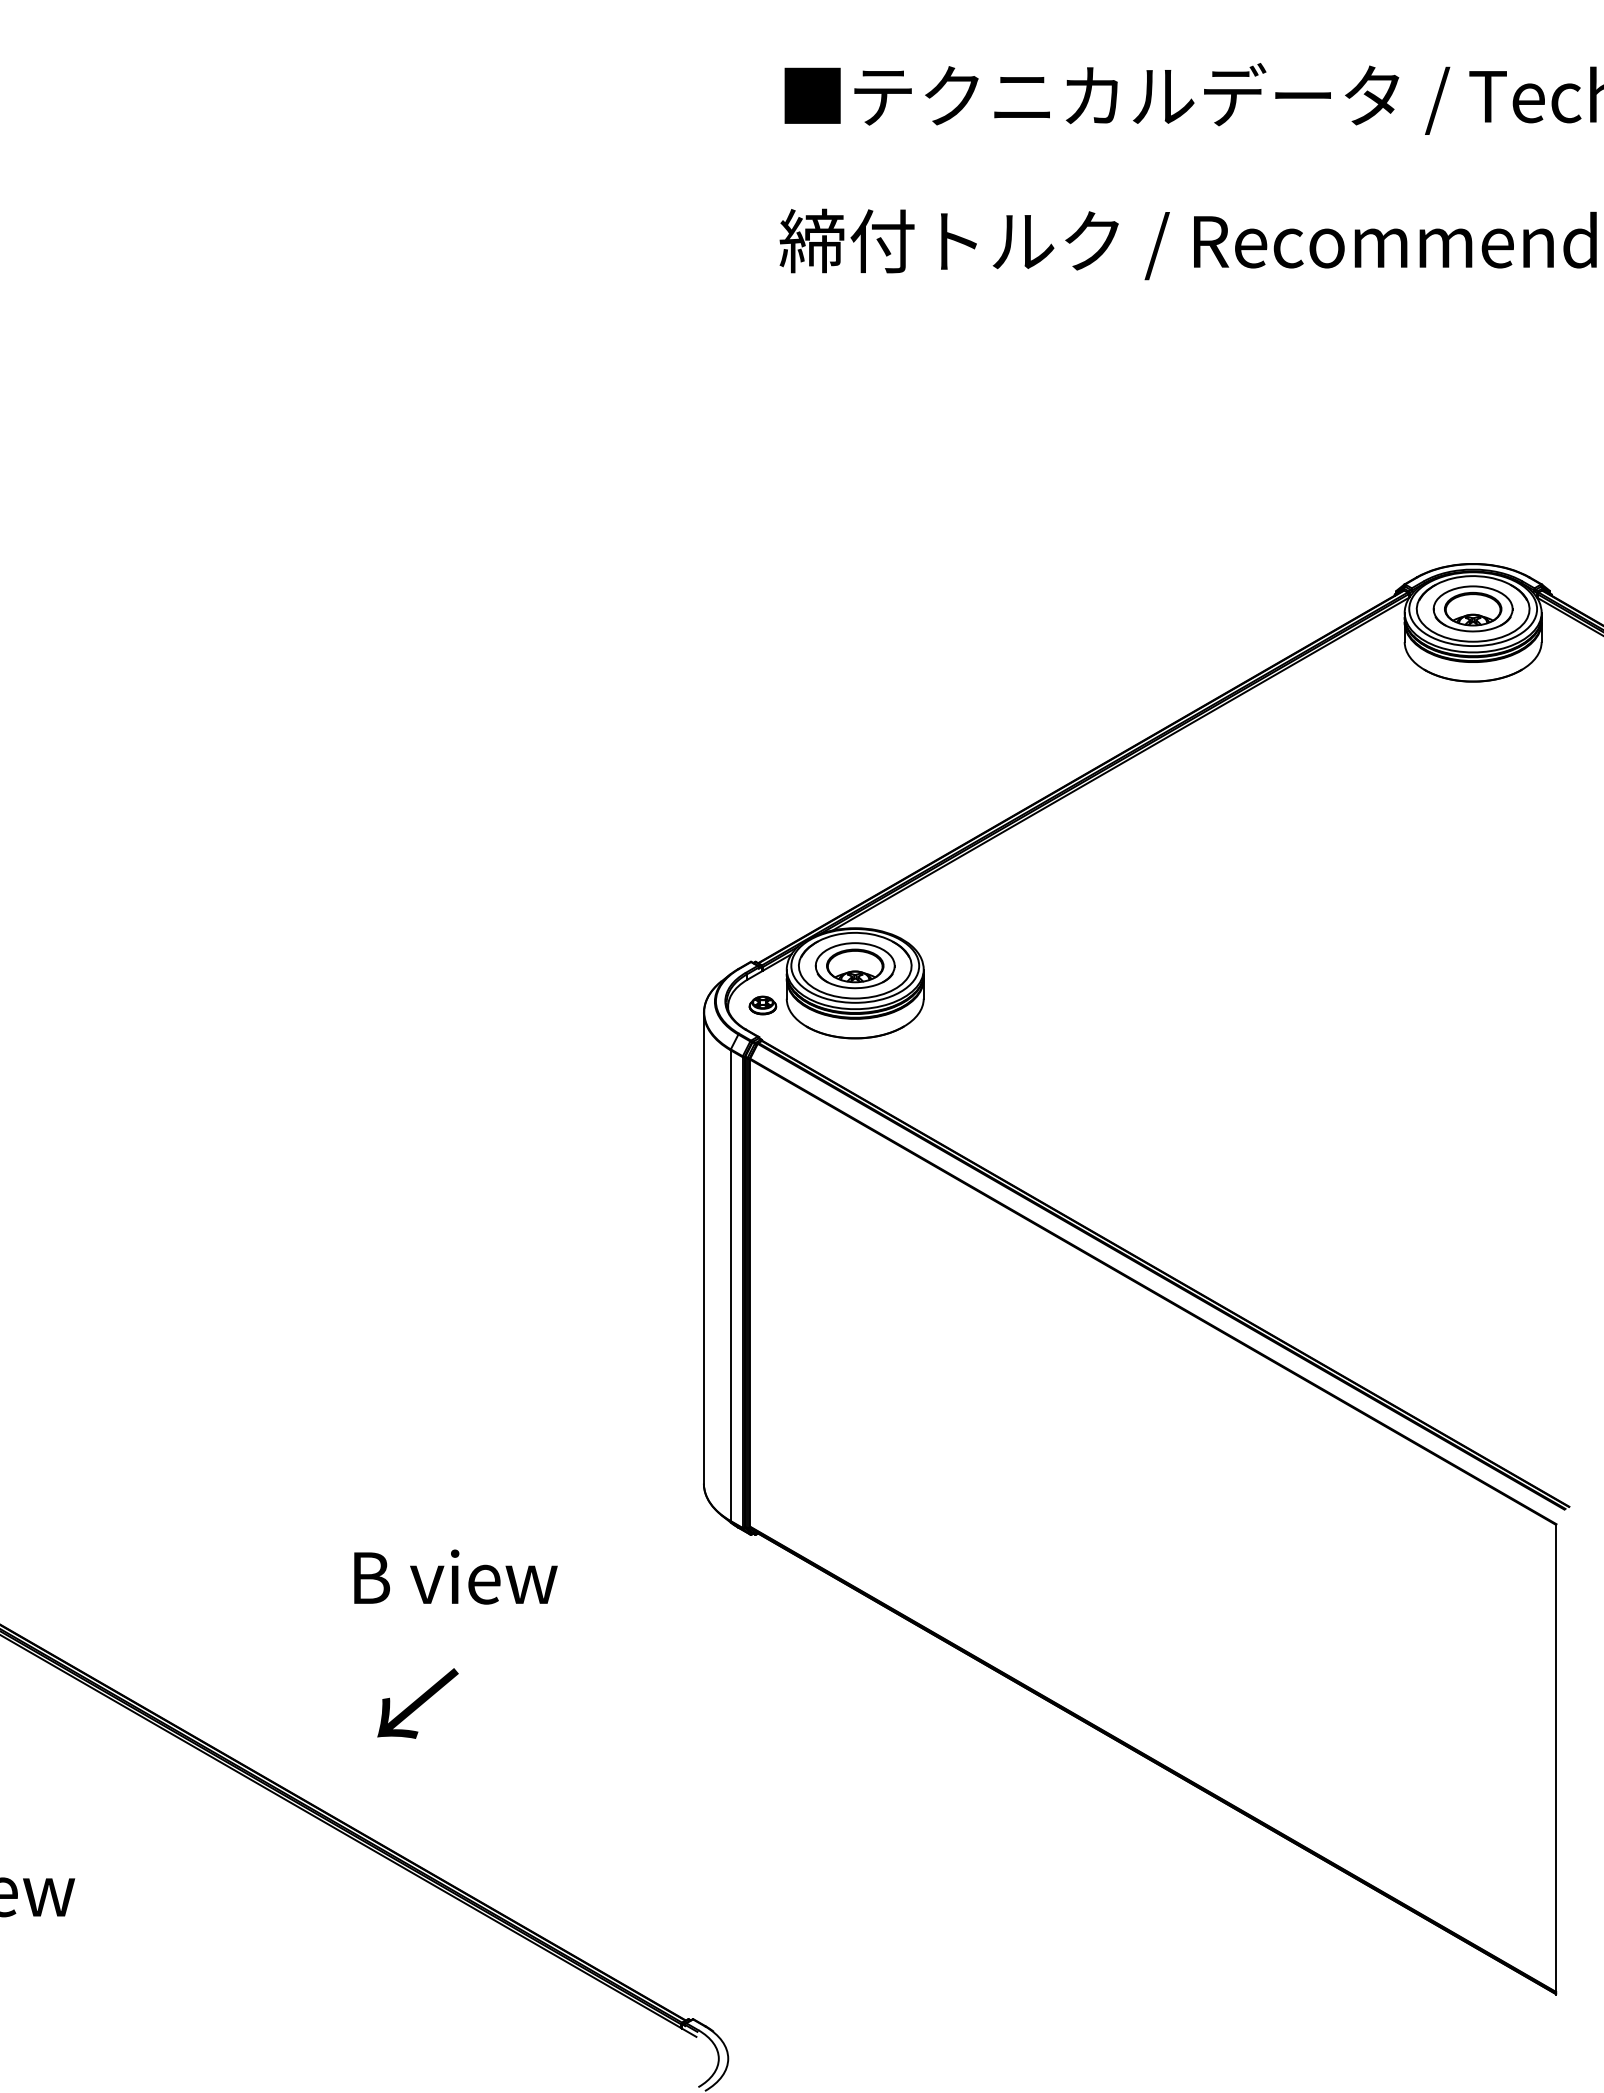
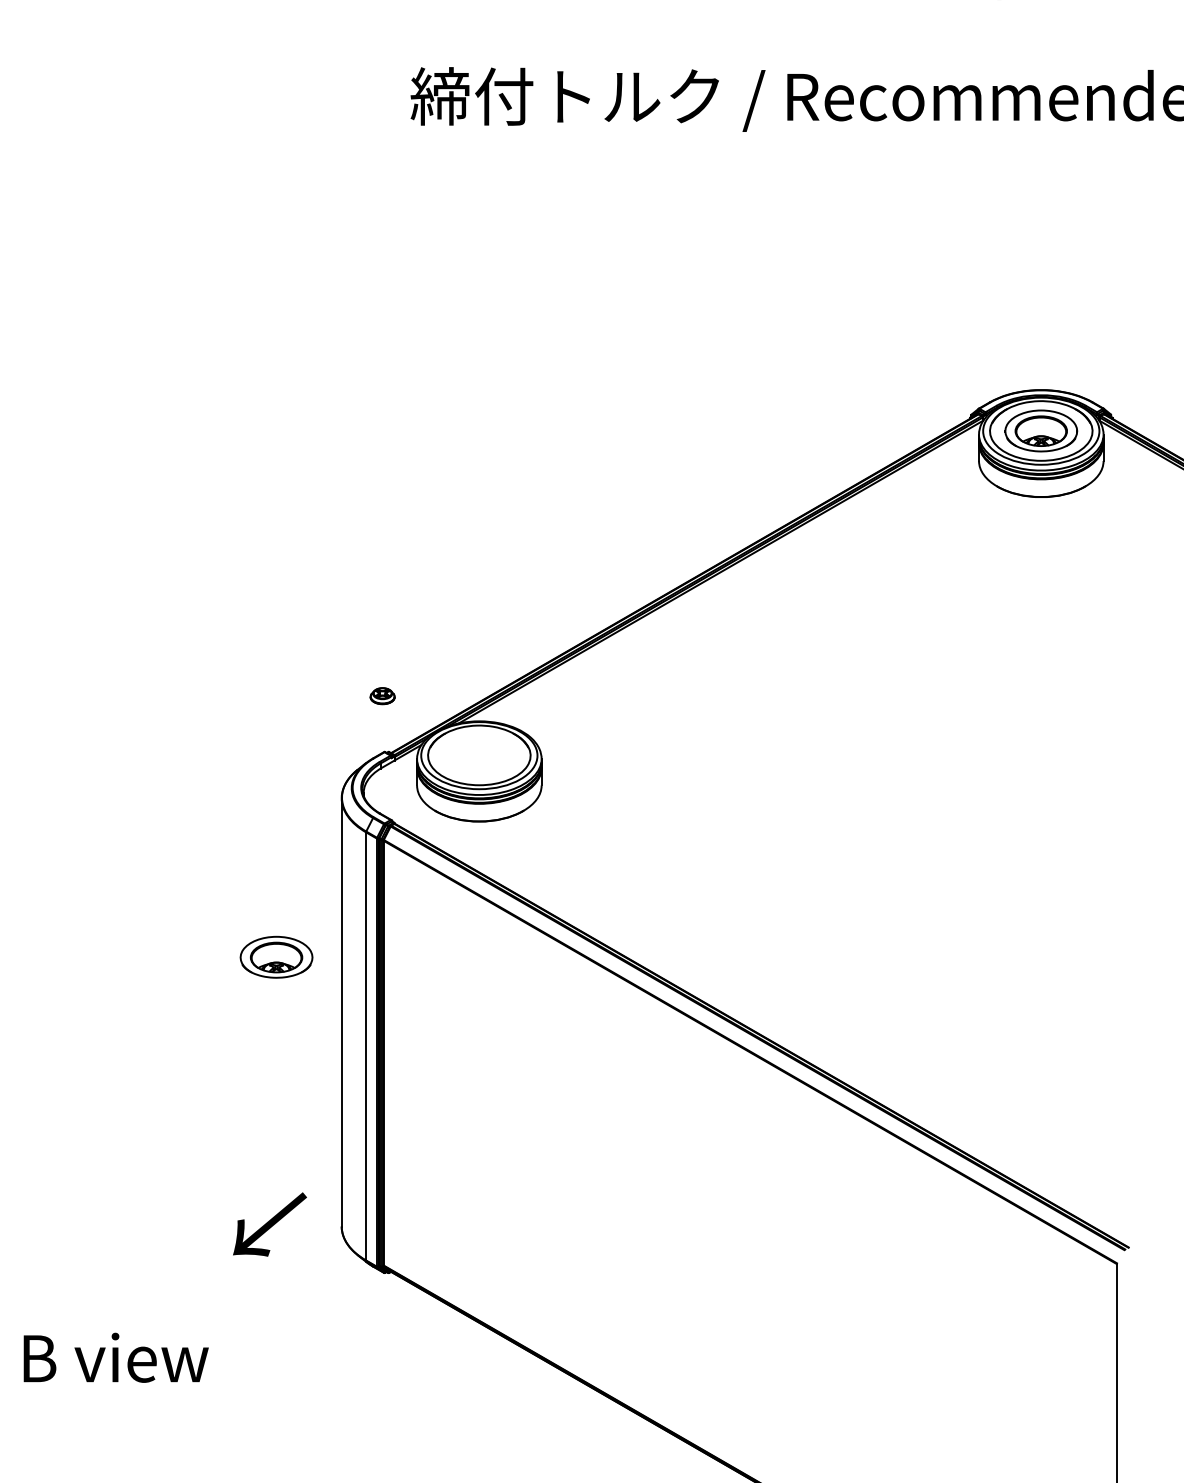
part: (854, 965) -> (275, 957), moved
part: (762, 1005) -> (382, 696), moved
text: (455, 1576) -> (115, 1357), moved
text: (417, 1703) -> (269, 1224), moved

